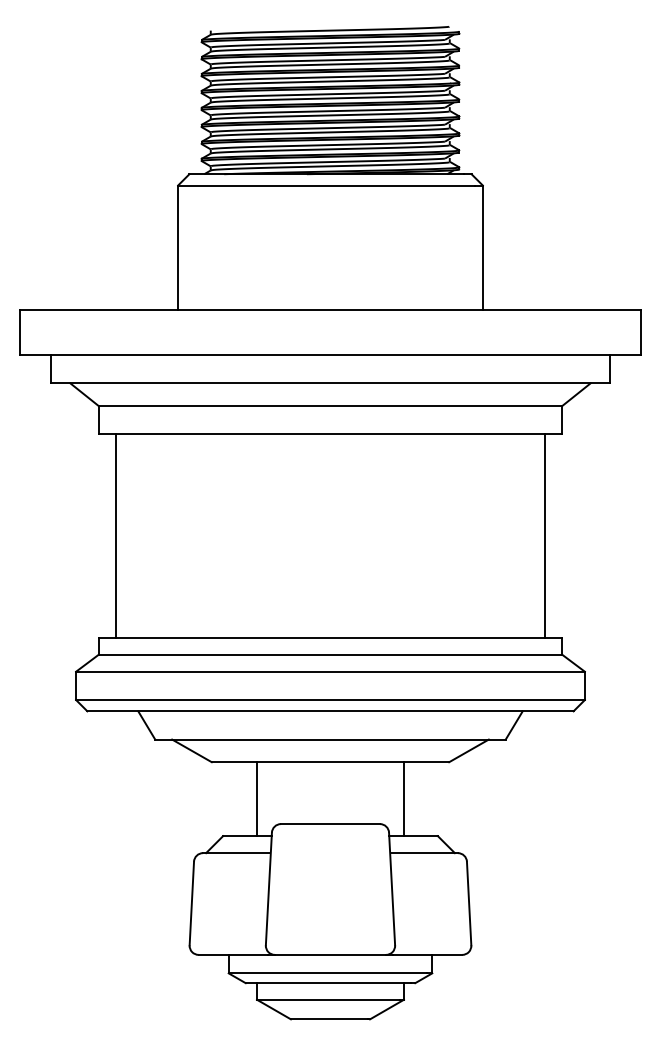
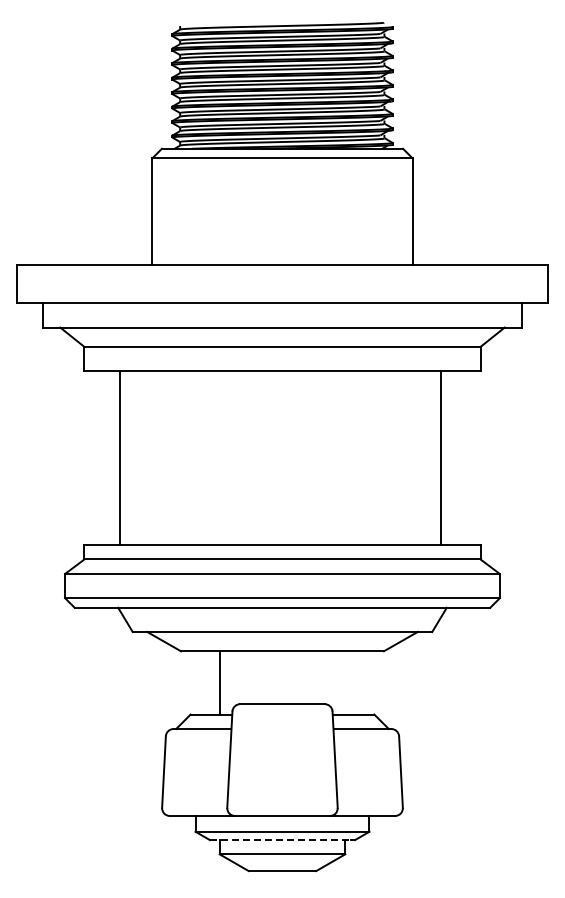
line: (115, 535) -> (119, 457), moved
line: (545, 535) -> (441, 457), moved
line: (404, 798) -> (345, 682), removed
line: (329, 983) -> (281, 840), solid -> dashed

